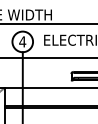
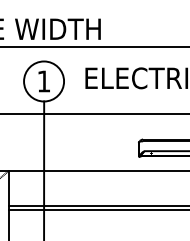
text: (22, 41) -> (43, 80), 4 -> 1

